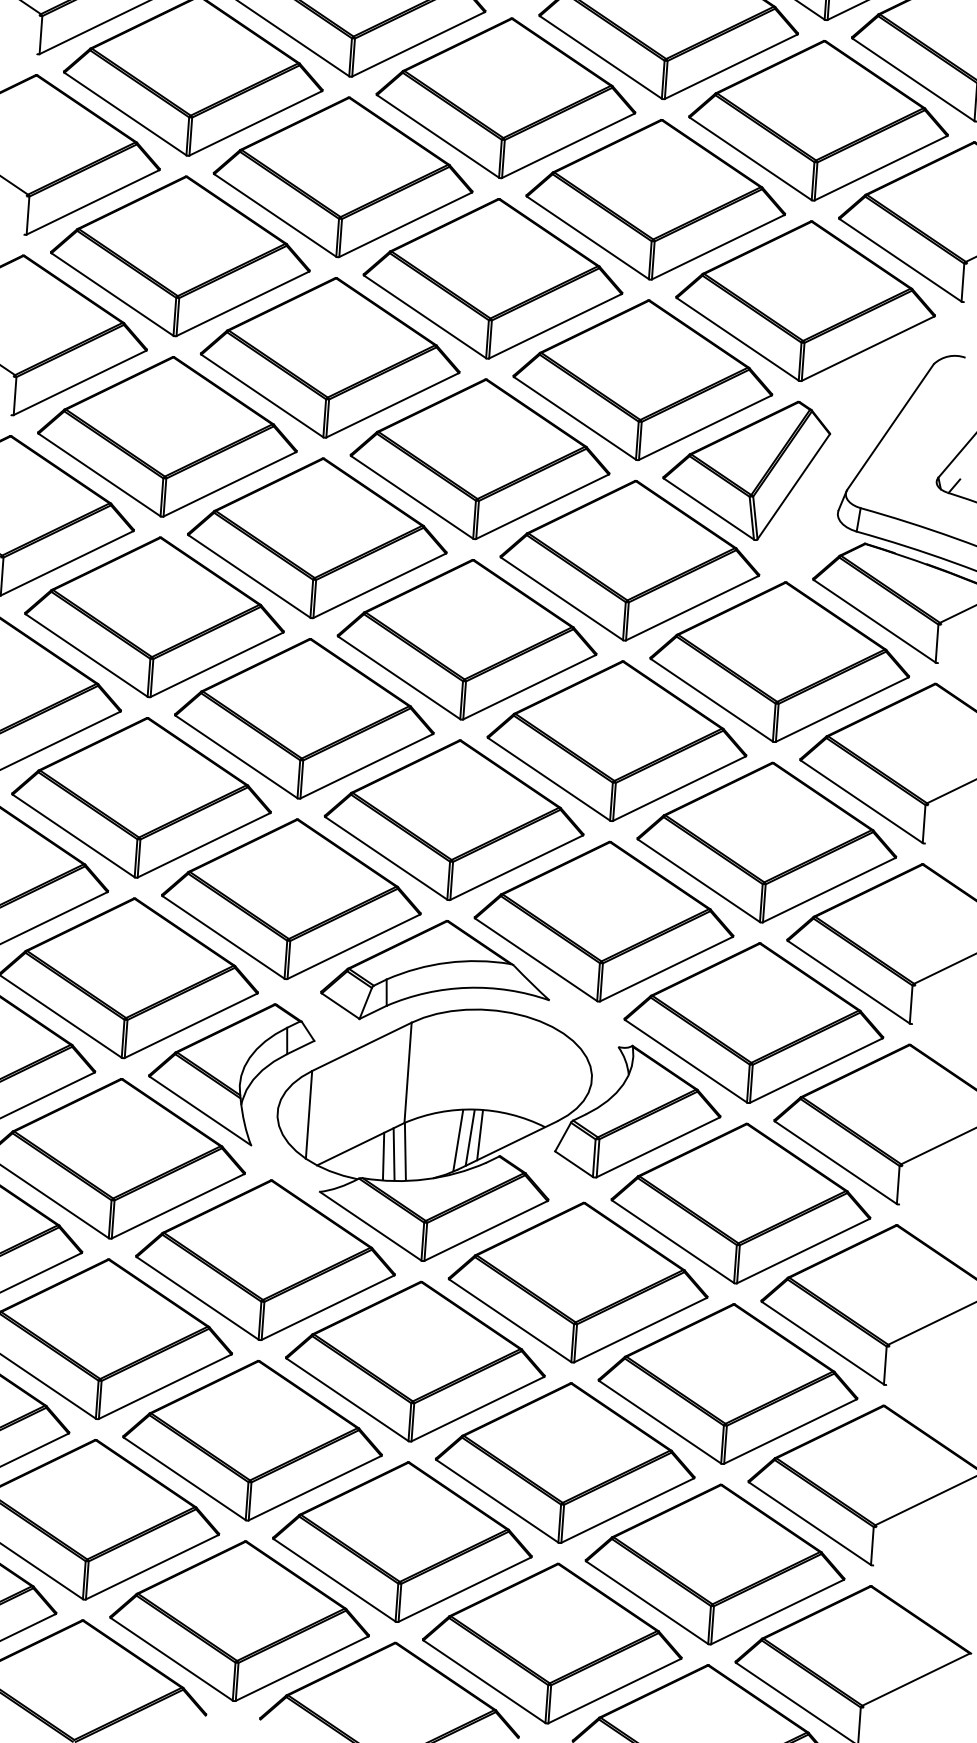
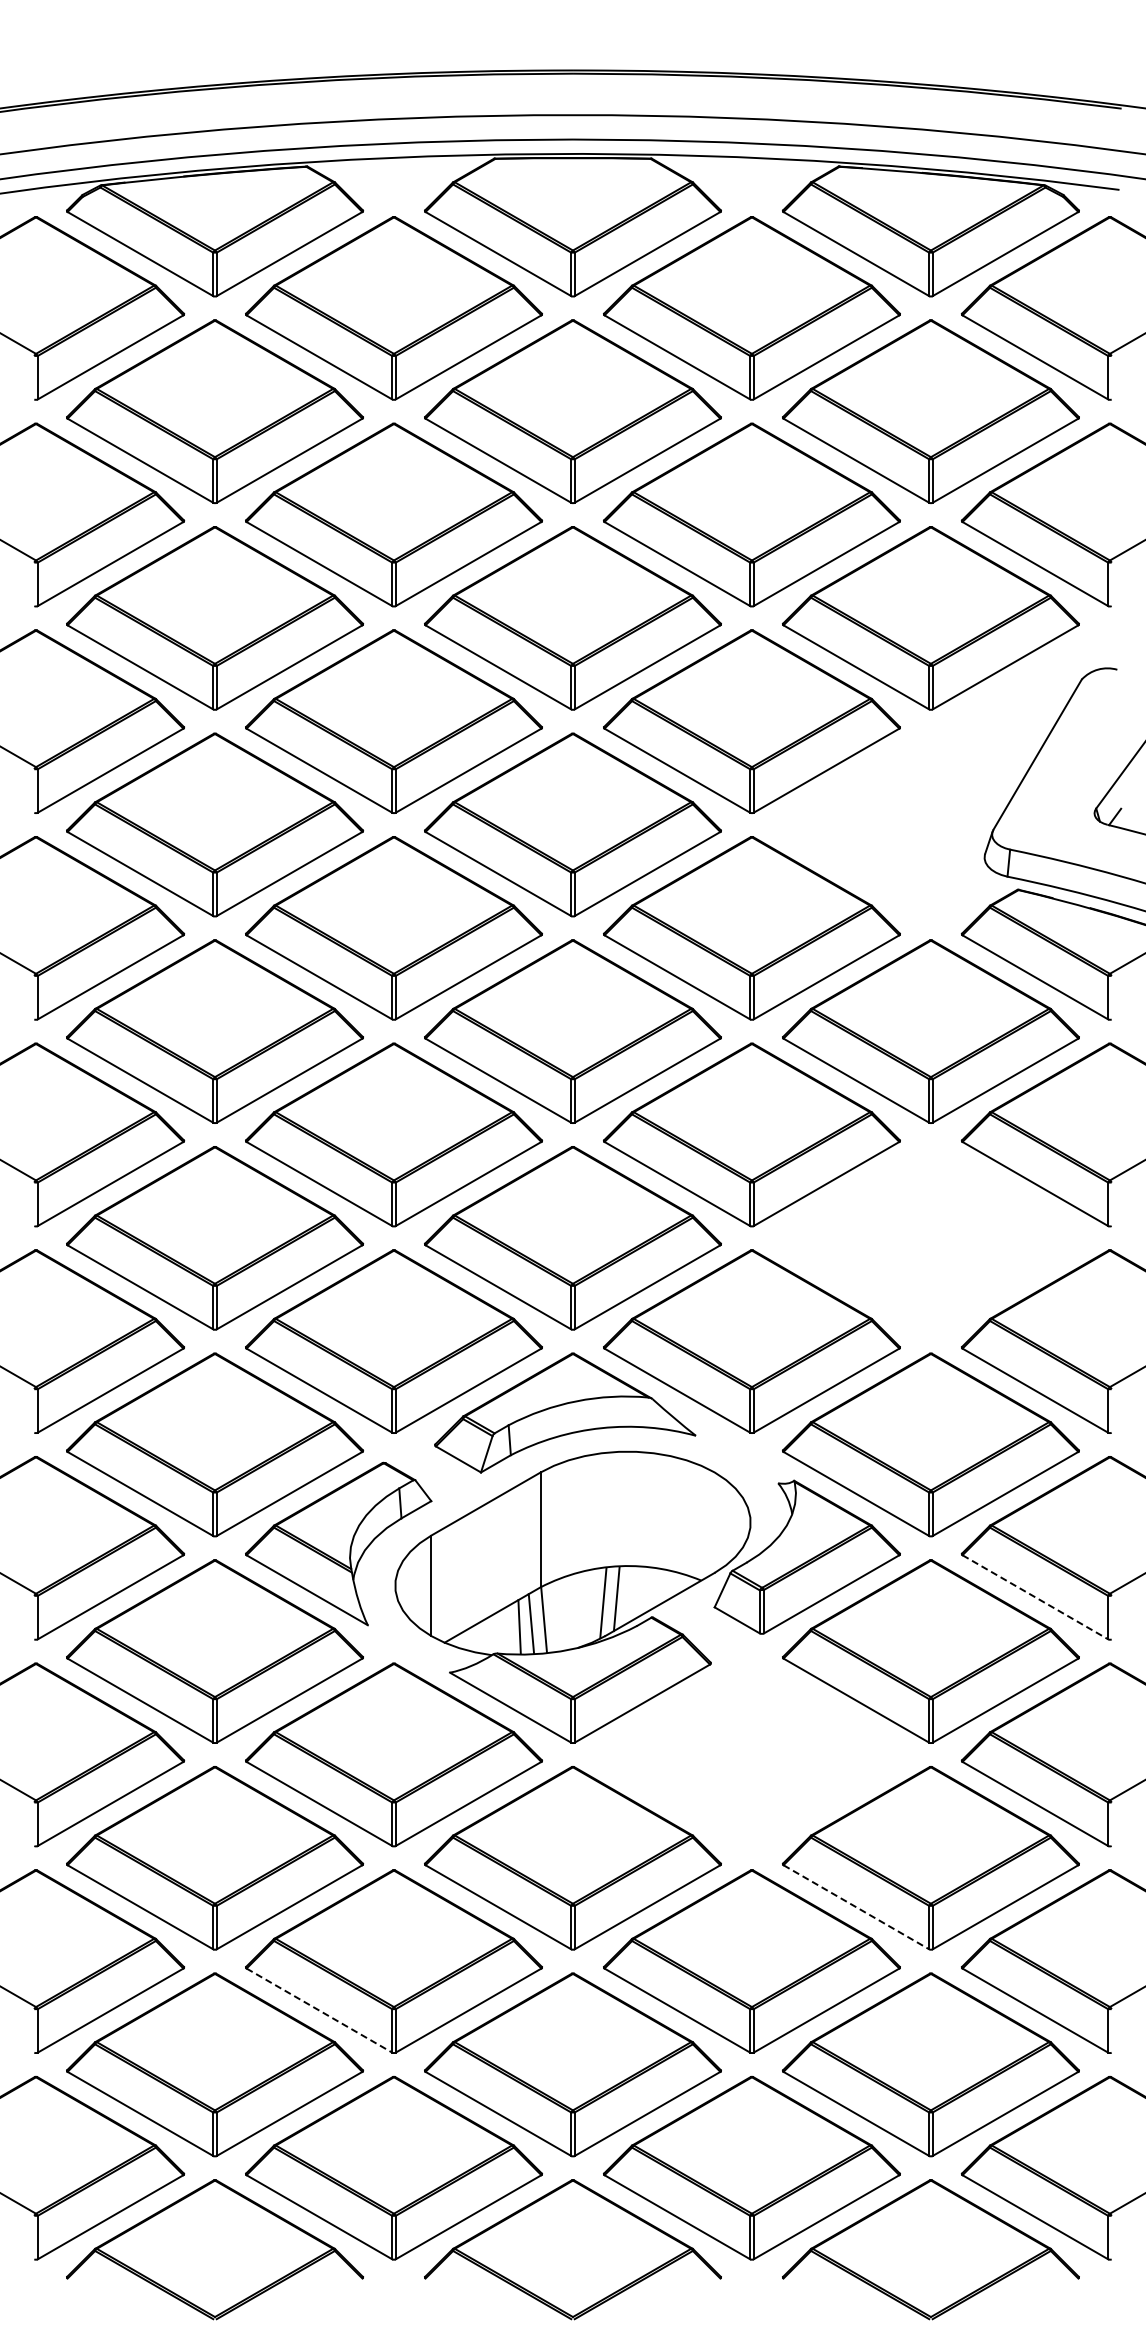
part: (746, 468) -> (876, 813), removed
part: (766, 842) -> (930, 1238), removed
line: (479, 1134) -> (627, 1594), removed
line: (835, 1162) -> (1035, 1597), solid -> dashed
part: (578, 1282) -> (751, 1754), removed
line: (660, 1422) -> (856, 1907), solid -> dashed
line: (184, 1478) -> (319, 2010), solid -> dashed

